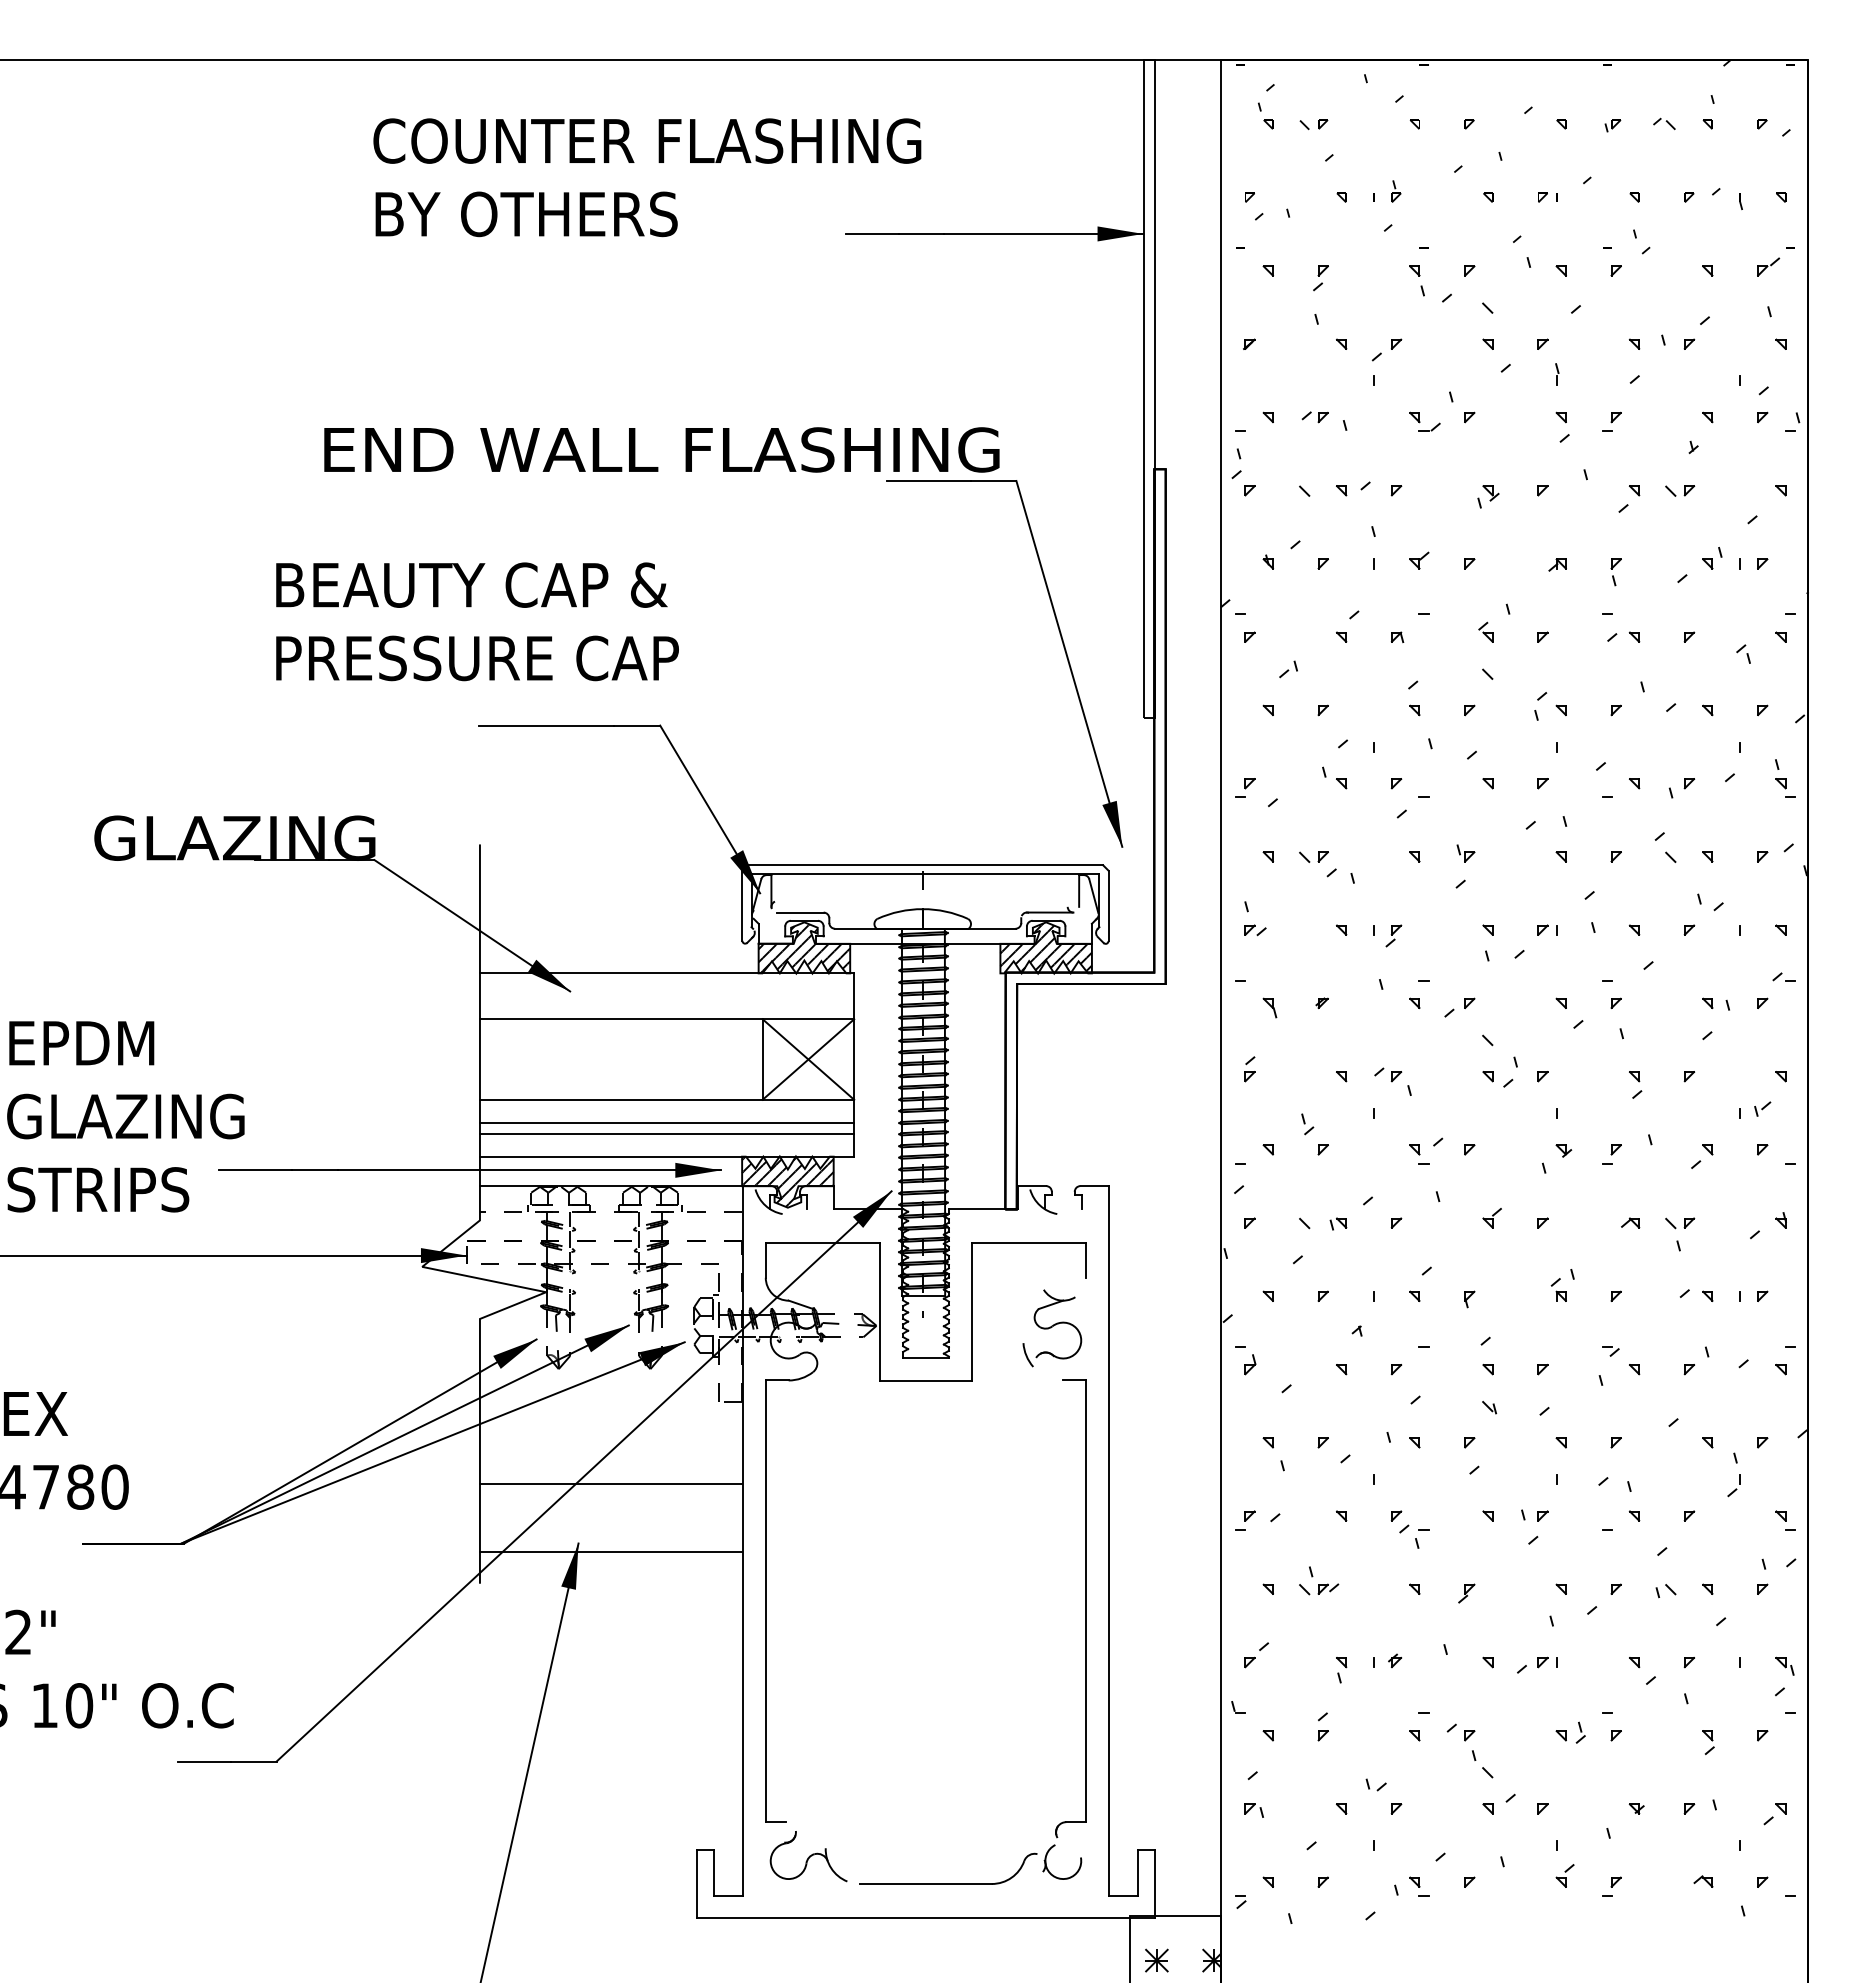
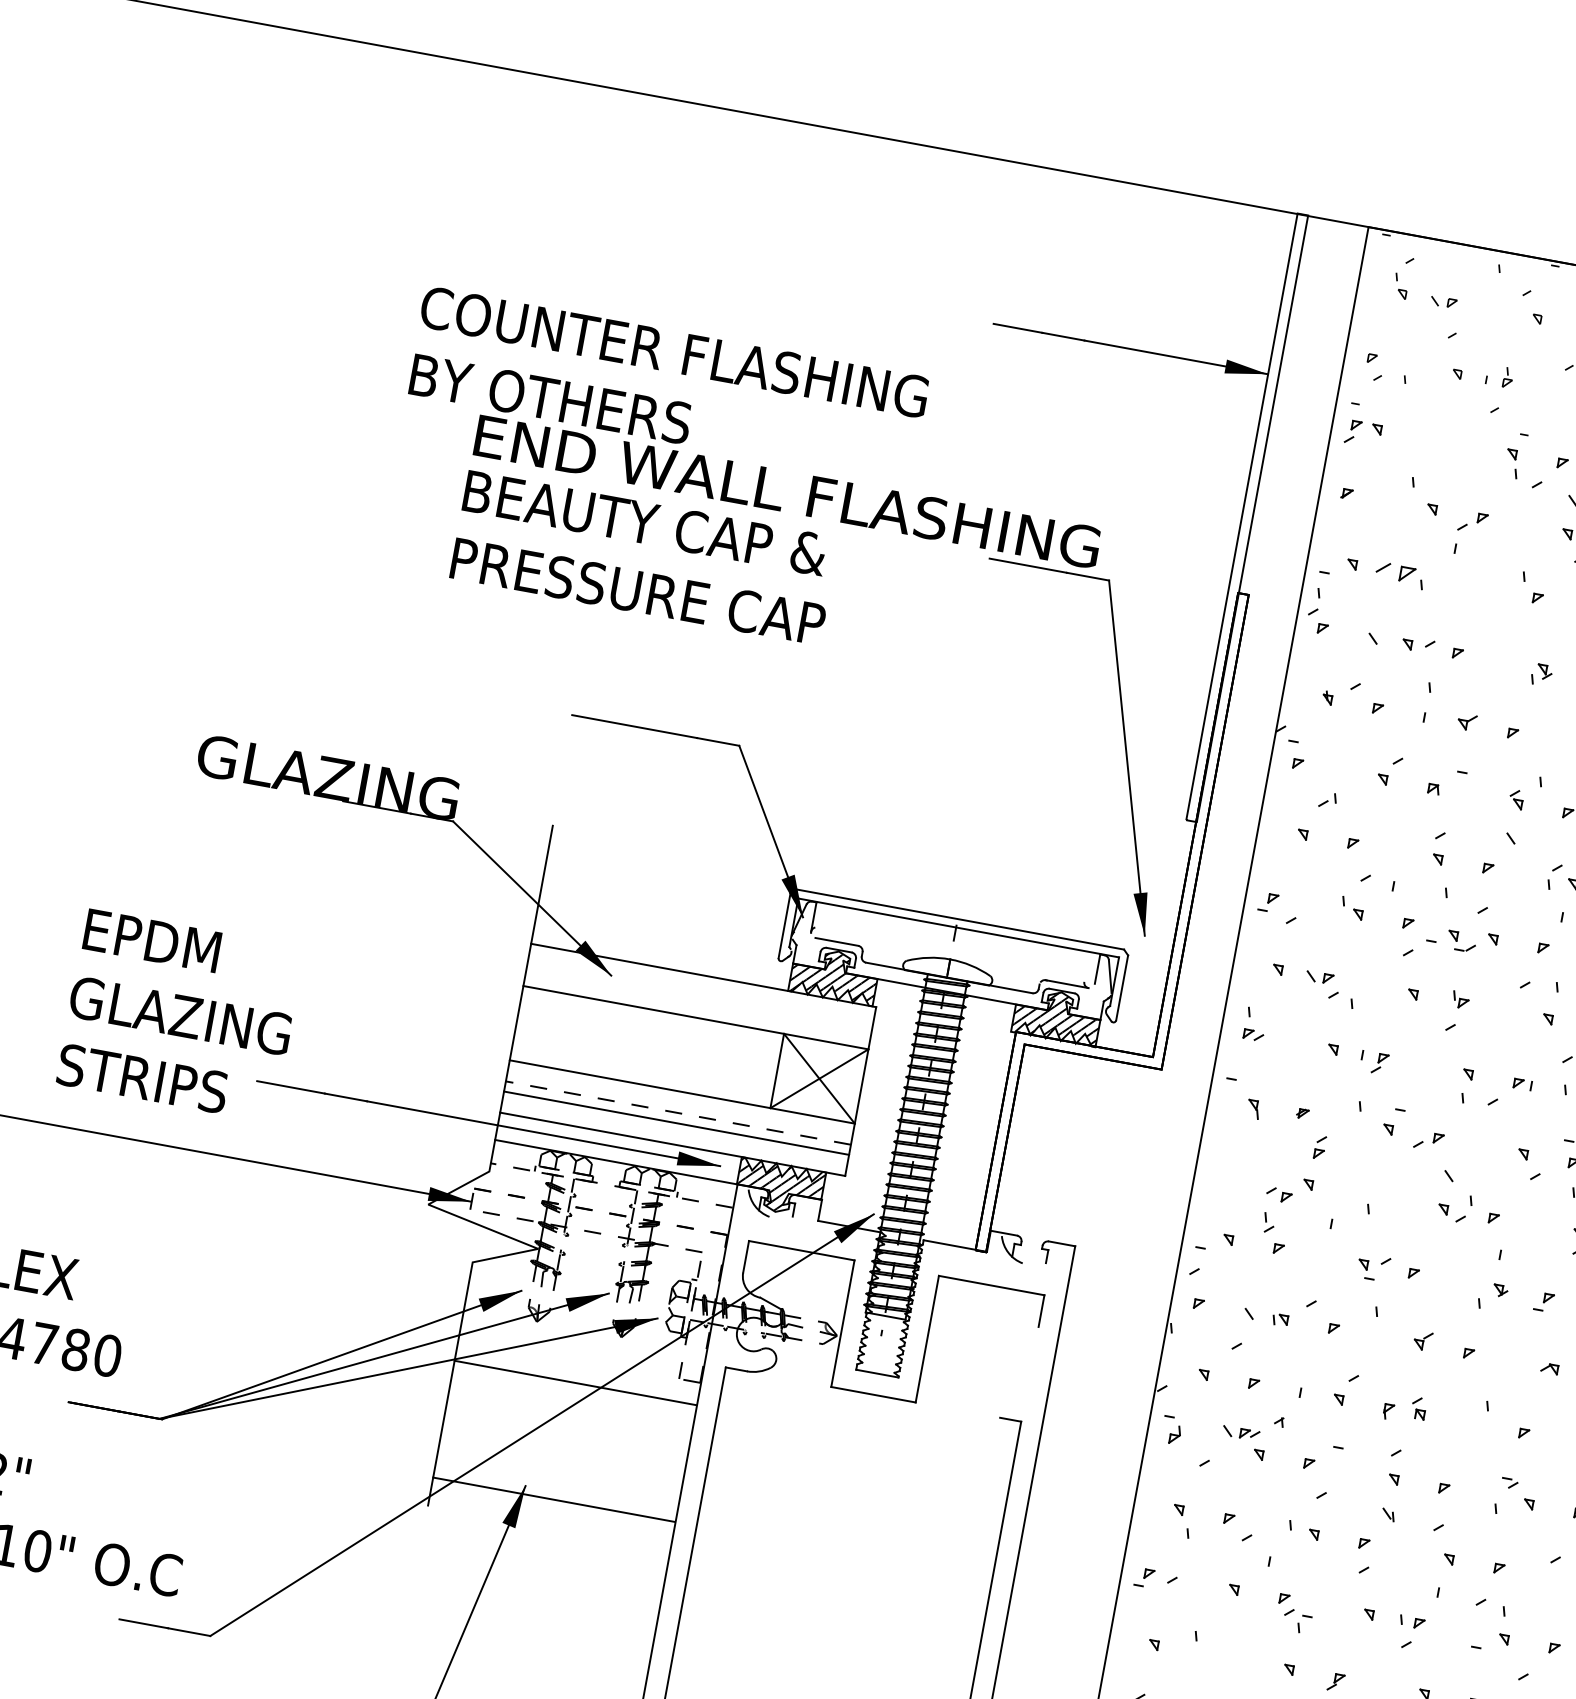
text: (647, 177) -> (668, 385), moved
part: (1320, 278) -> (1352, 432), moved
part: (1314, 417) -> (1394, 572), size x1.6
part: (1424, 421) -> (1461, 941), moved
text: (477, 621) -> (644, 557), moved
part: (1249, 1069) -> (1319, 1147), moved
part: (1388, 1074) -> (1279, 1194), moved
line: (666, 1122) -> (677, 1112), solid -> dashed
part: (1558, 1289) -> (1418, 1407), moved
part: (1052, 1328) -> (998, 1368), removed
line: (610, 1483) -> (575, 1382), moved
part: (1319, 1589) -> (1241, 1433), moved

